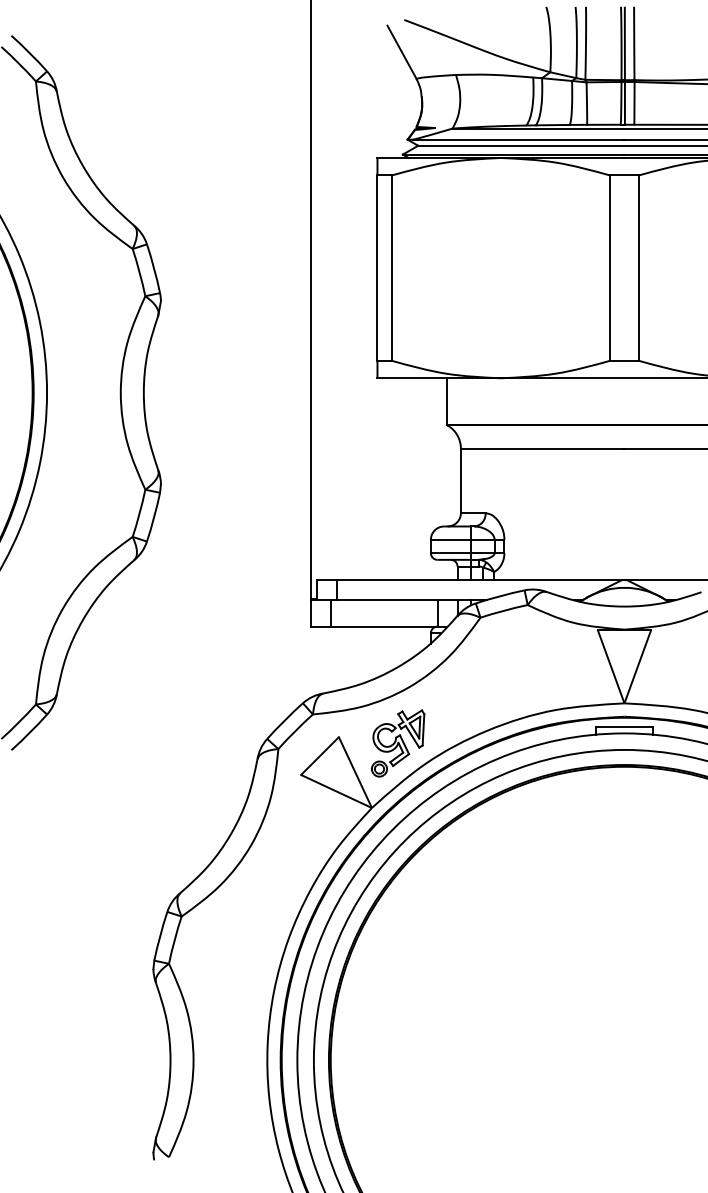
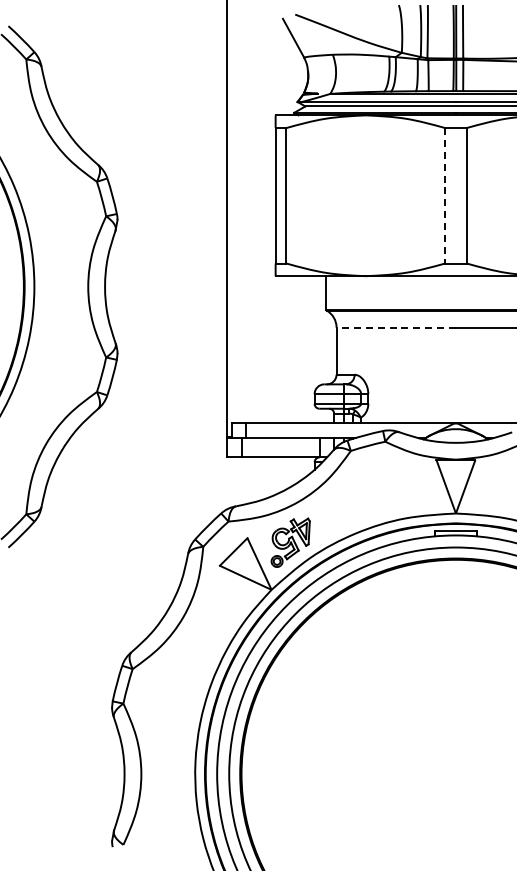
line: (610, 267) -> (445, 195), solid -> dashed
line: (543, 448) -> (396, 327), solid -> dashed

